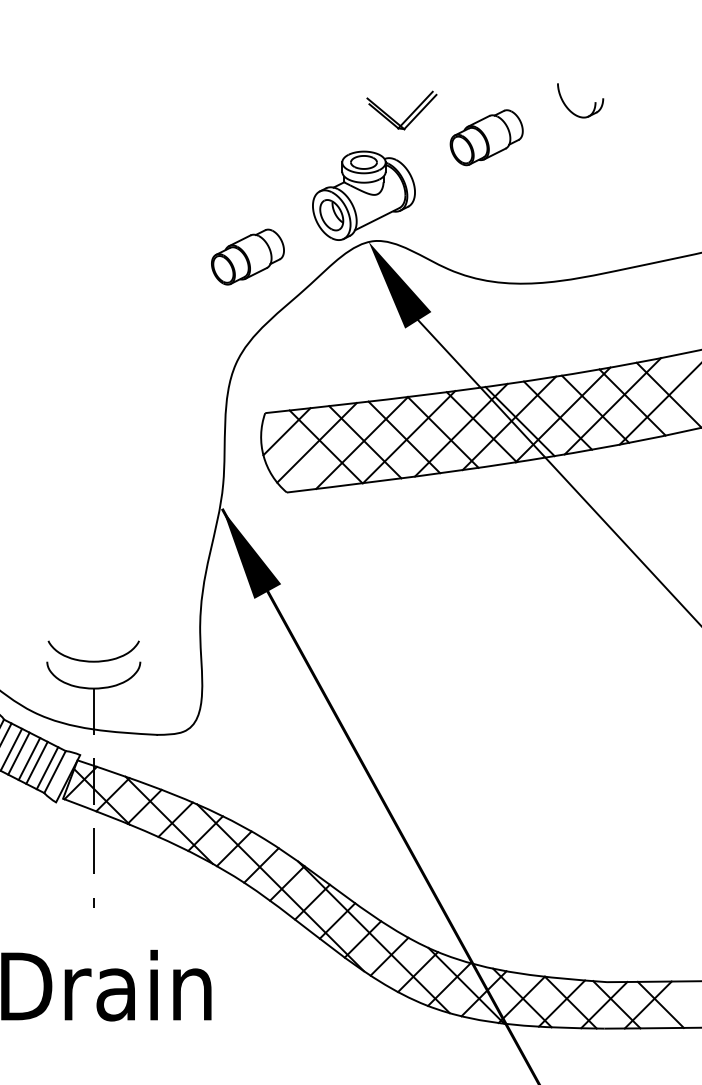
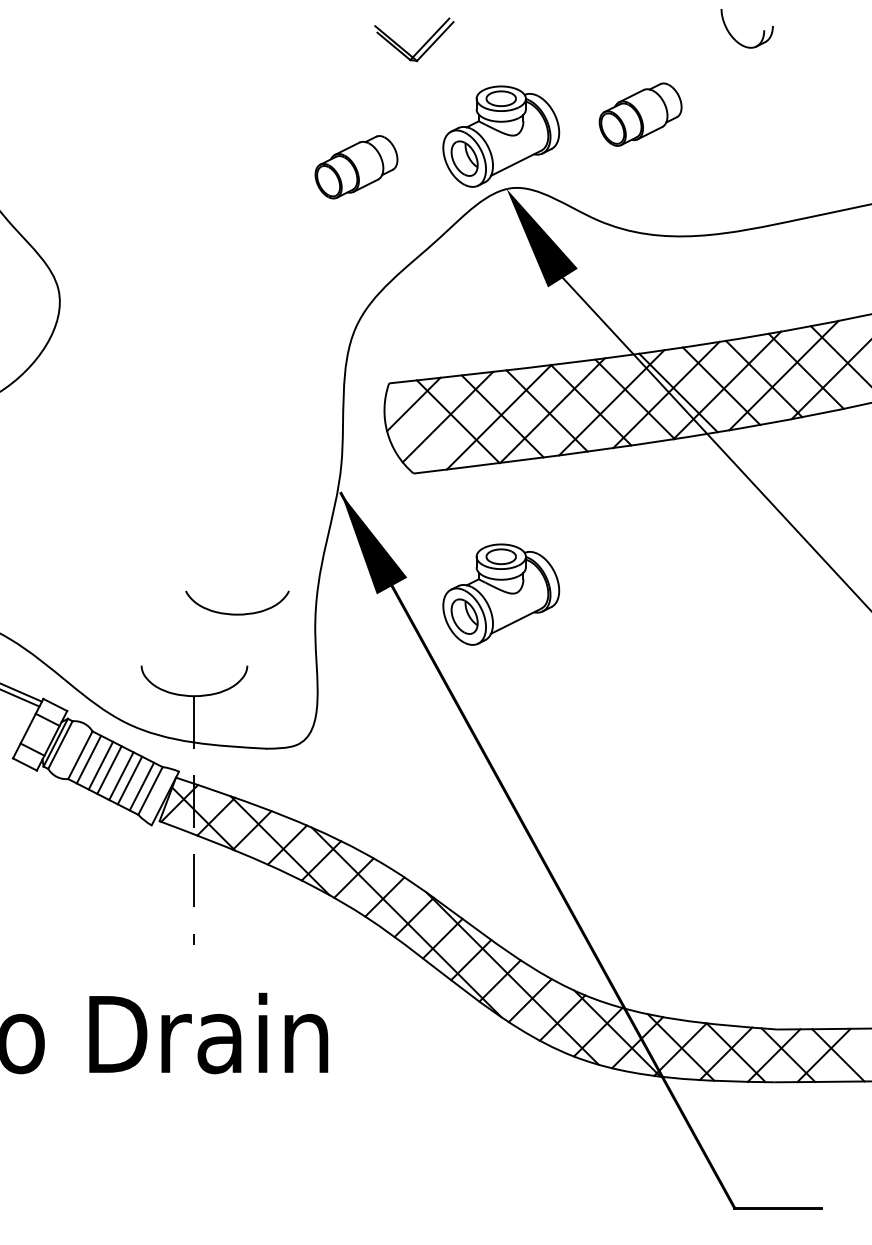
part: (408, 116) -> (421, 46), moved
part: (486, 137) -> (640, 114), moved
part: (247, 257) -> (356, 167), moved
part: (364, 599) -> (501, 594), added
curve: (93, 660) -> (237, 613), moved

